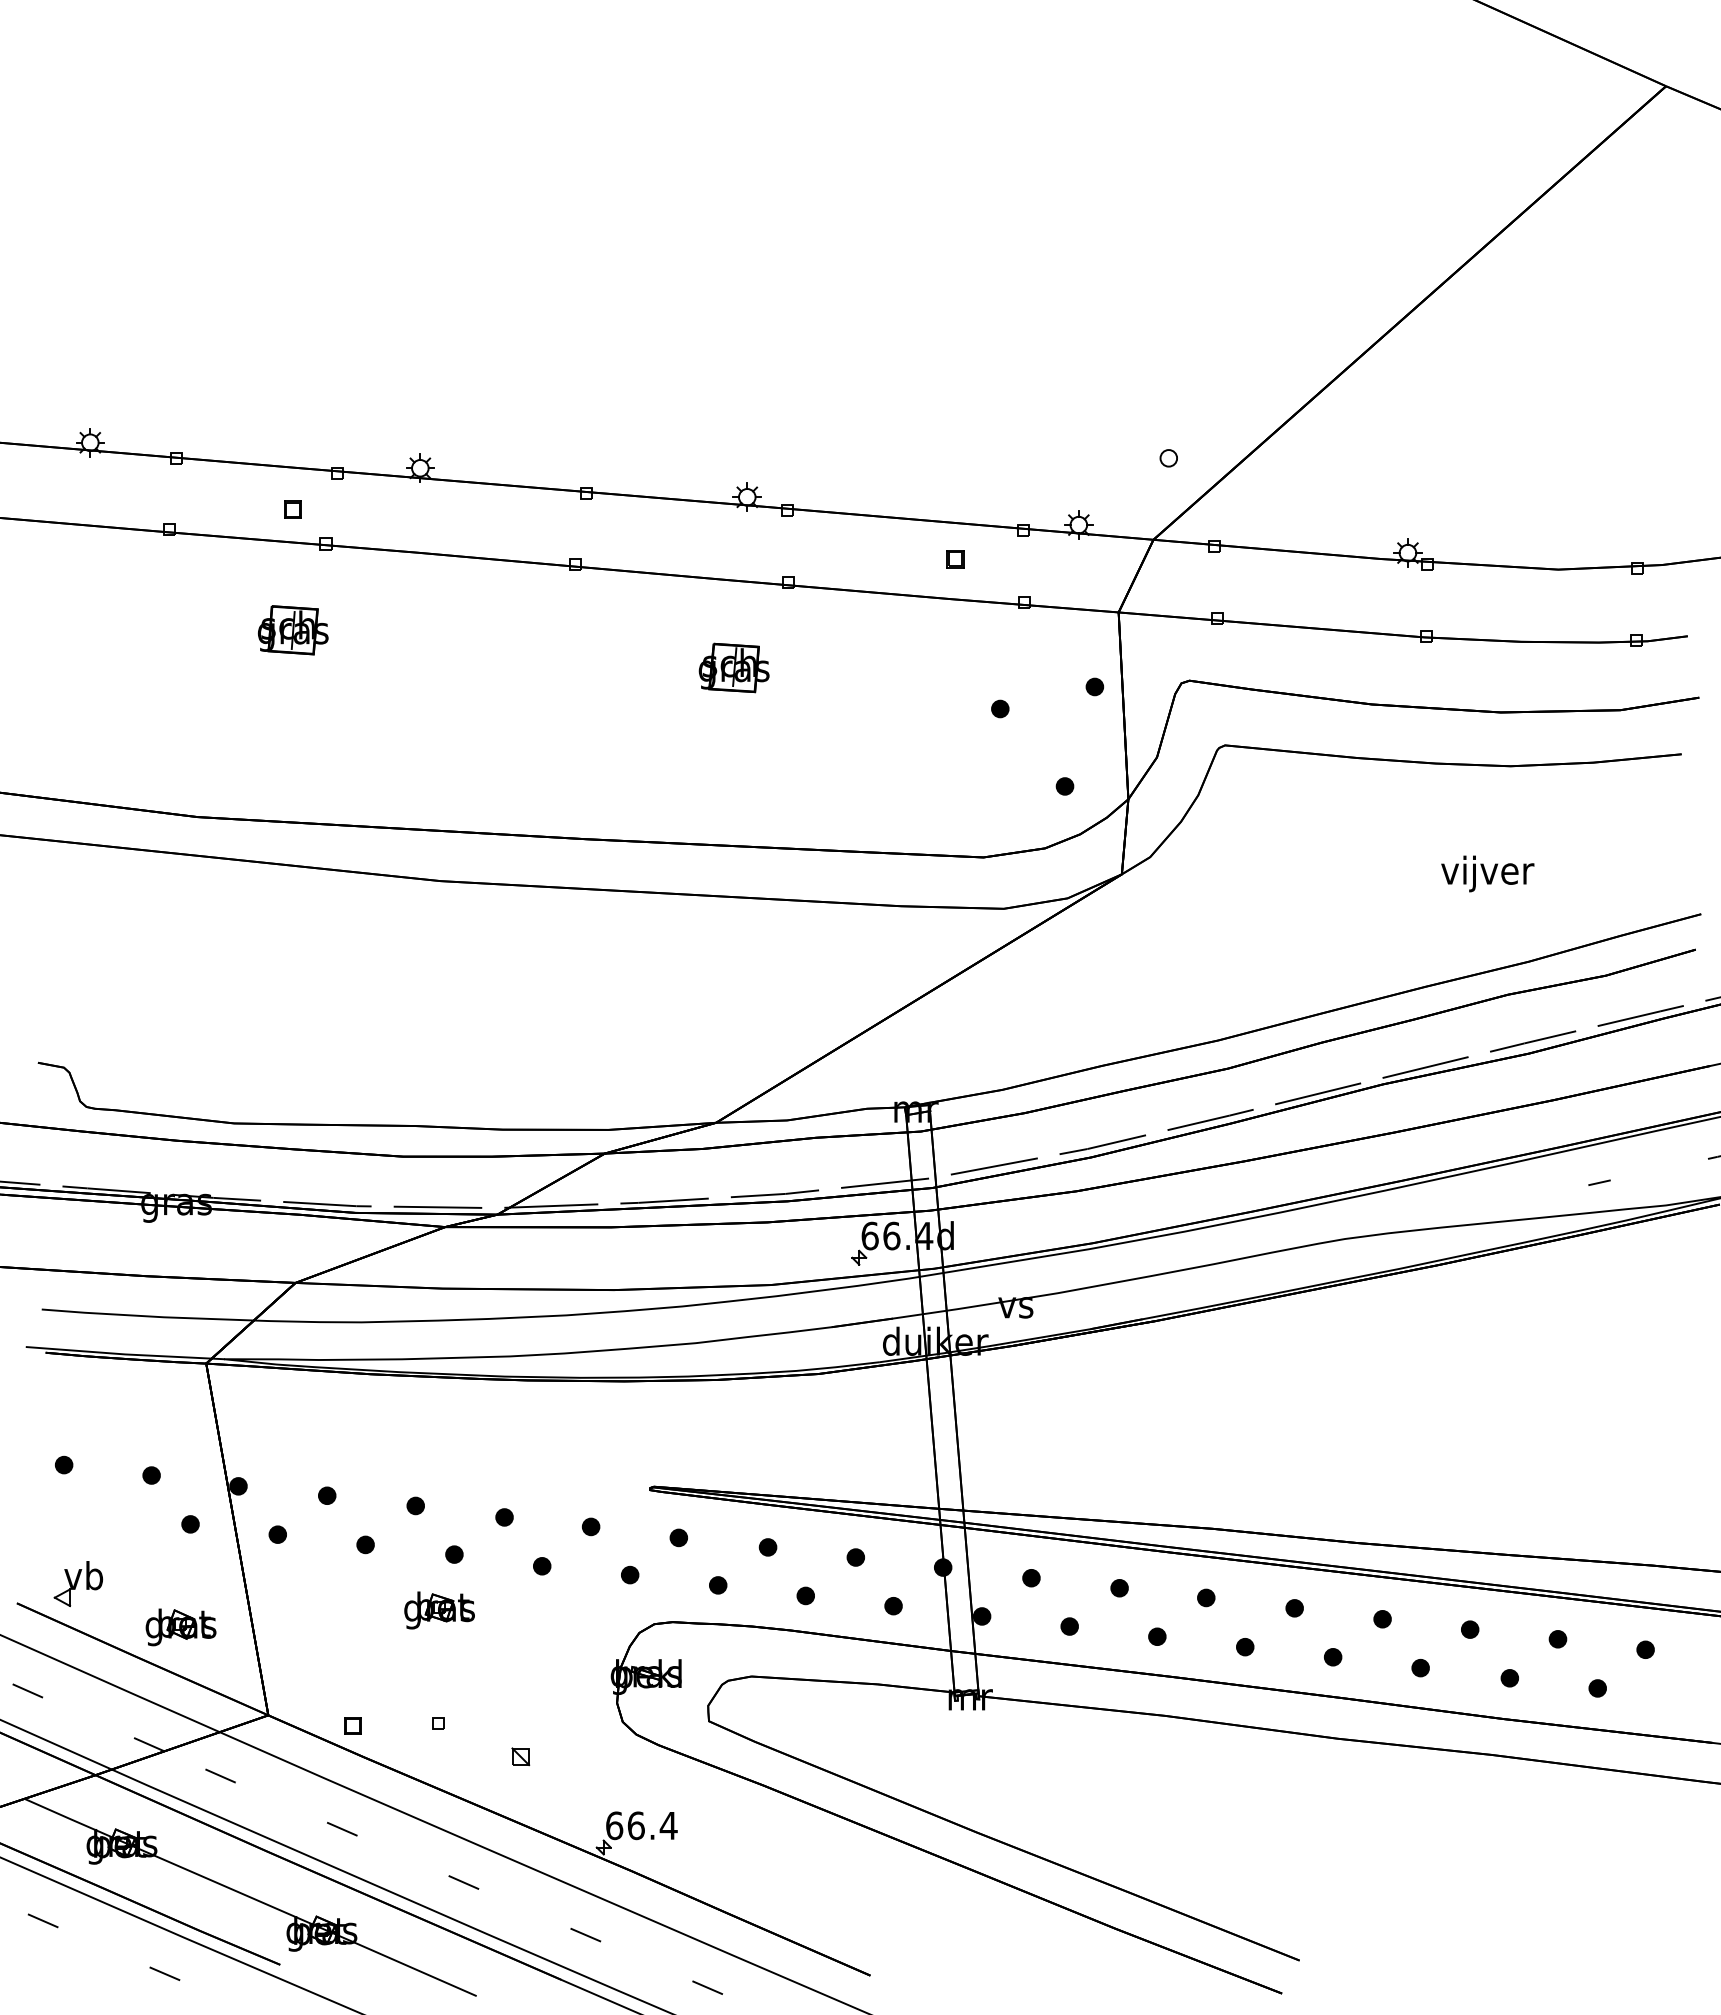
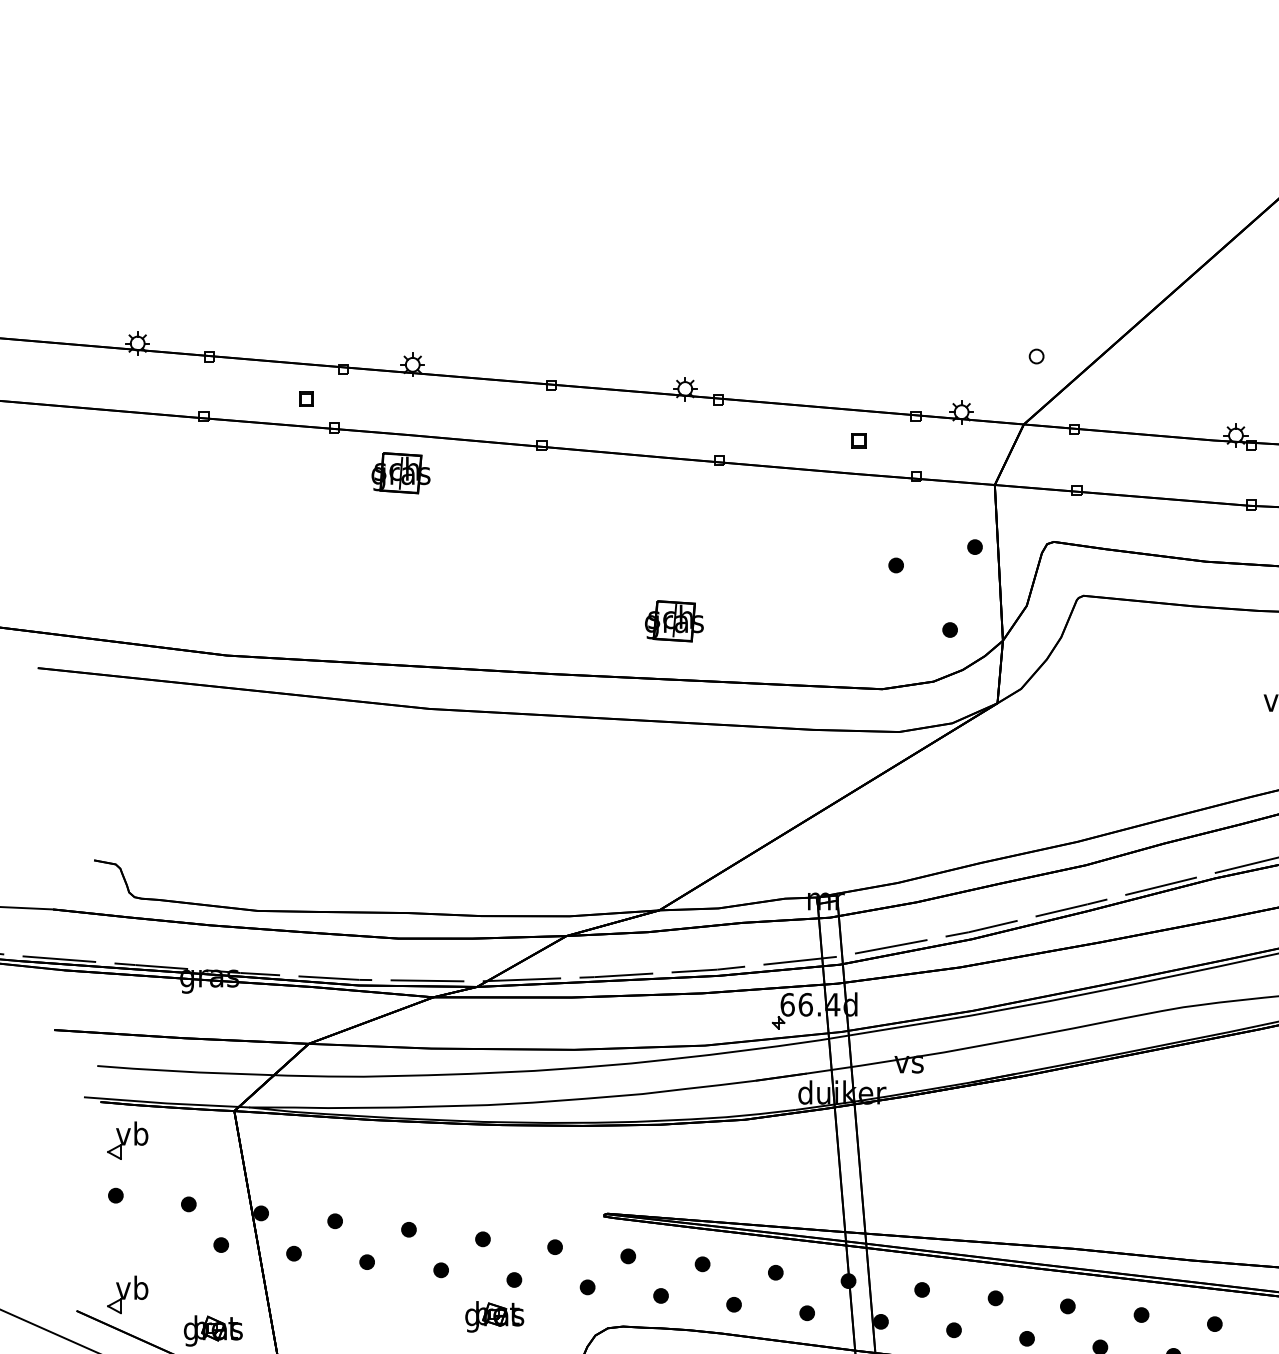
part: (292, 630) -> (400, 473), moved
part: (733, 667) -> (673, 620), moved
part: (78, 1399) -> (127, 1141), added
part: (439, 1610) -> (494, 1316), moved

